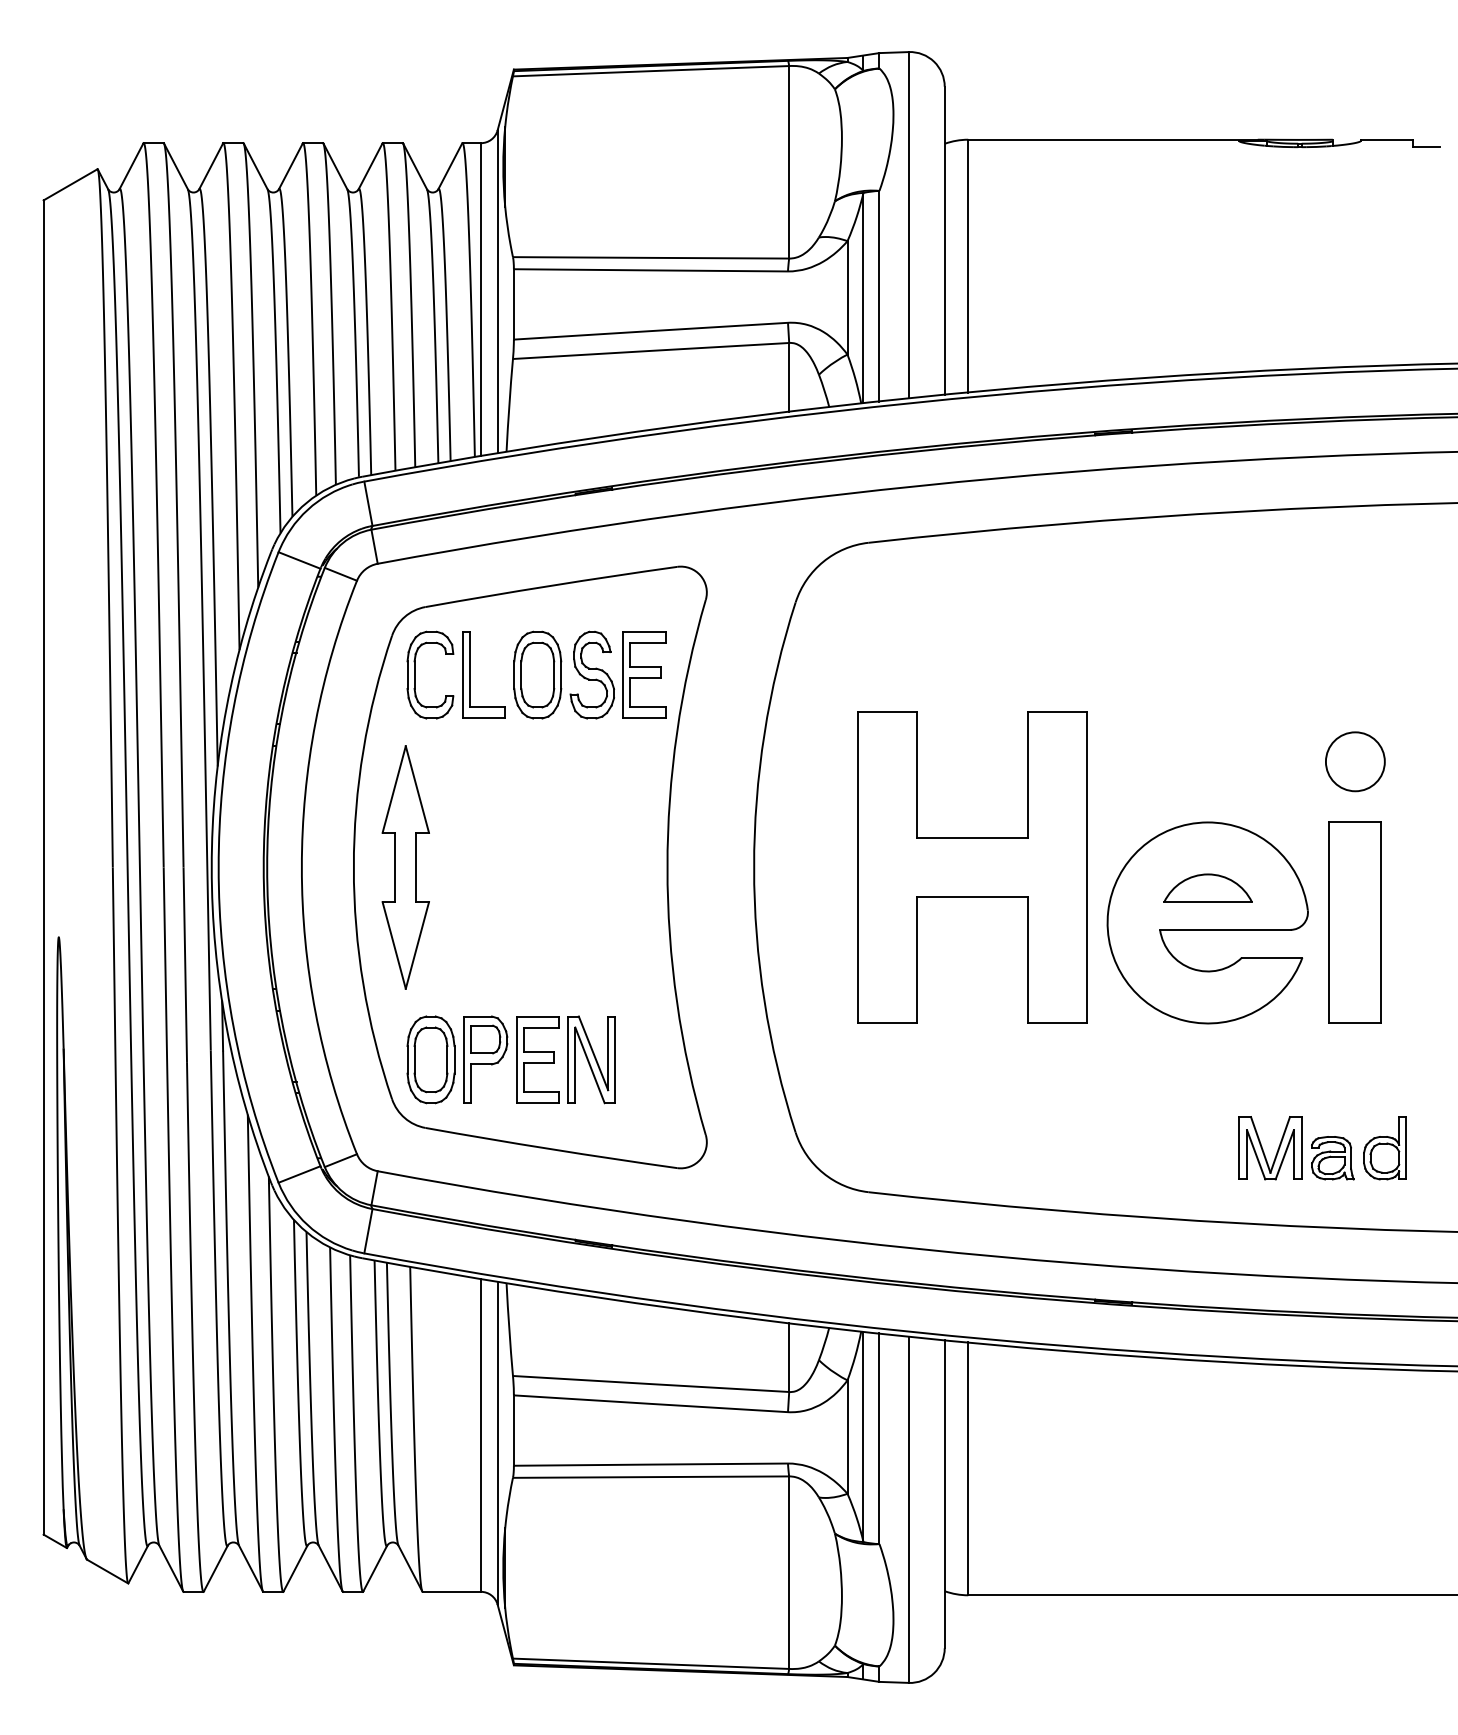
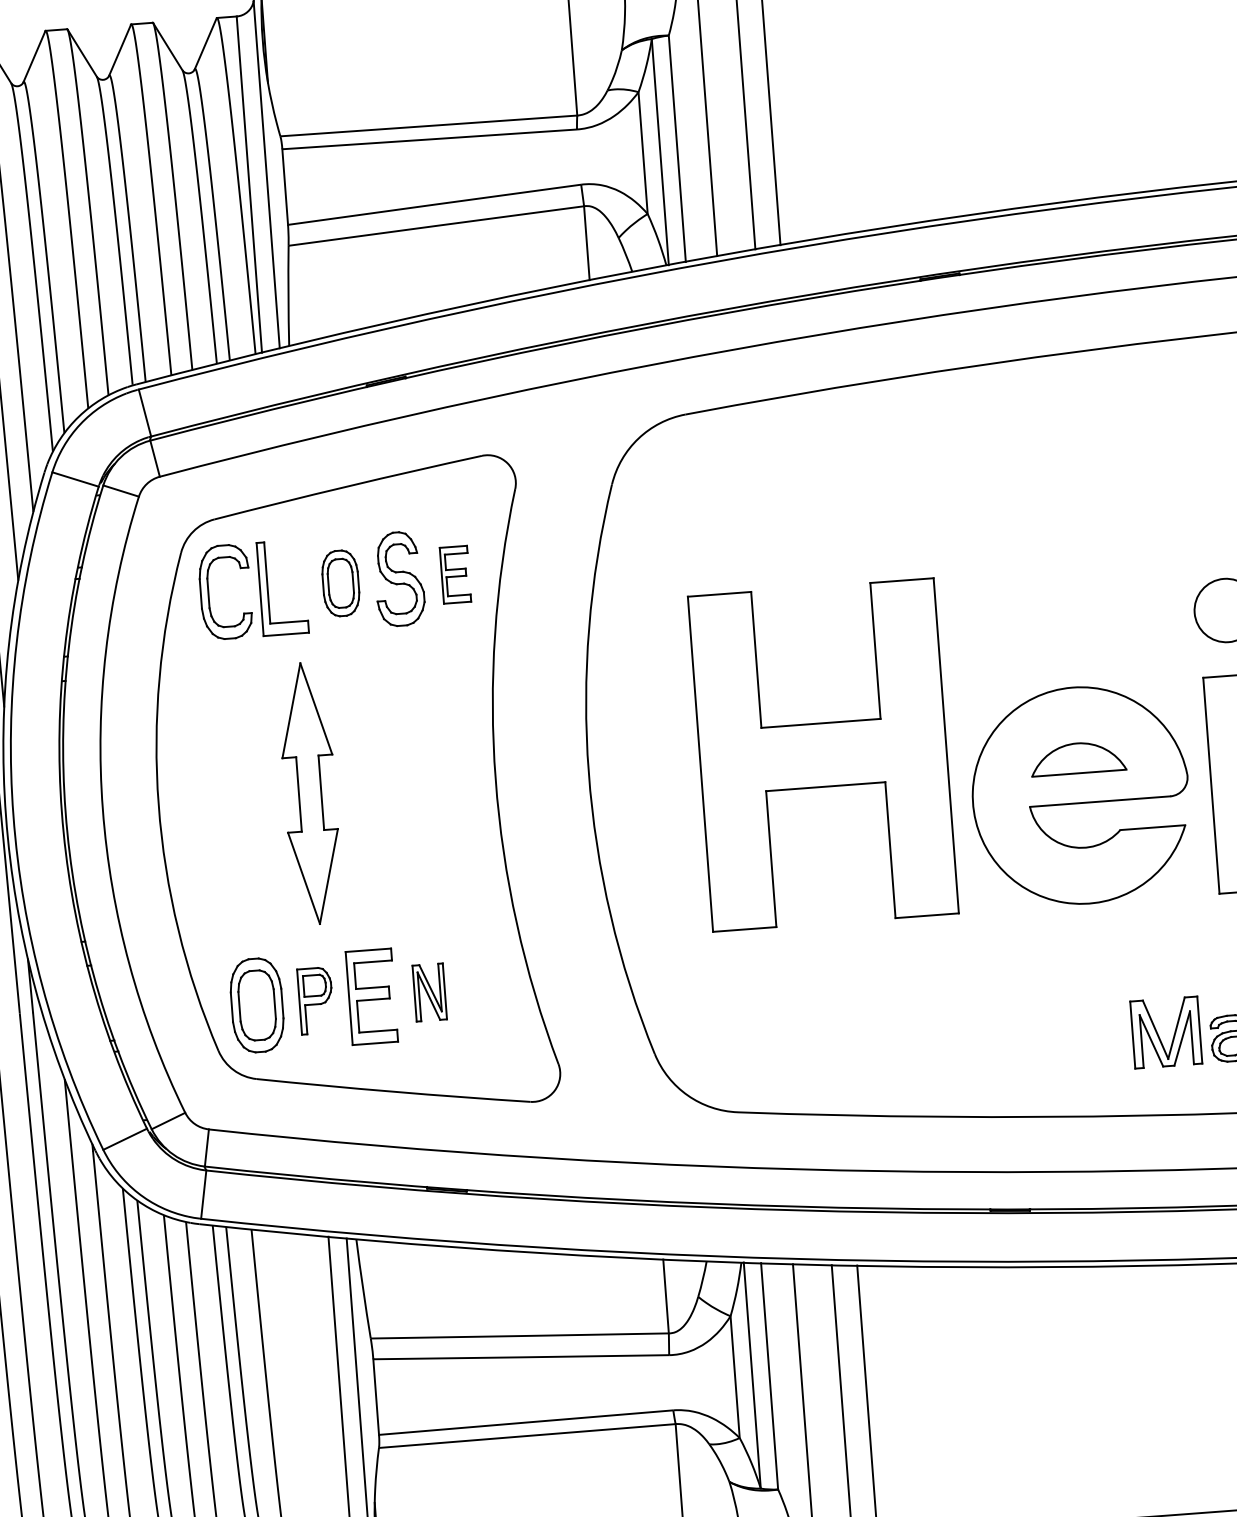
part: (537, 674) -> (340, 582), size x0.7
part: (644, 674) -> (455, 574), size x0.6
part: (405, 867) -> (309, 793), moved
part: (485, 1059) -> (315, 1000), size x0.7
part: (591, 1059) -> (429, 992), size x0.6

